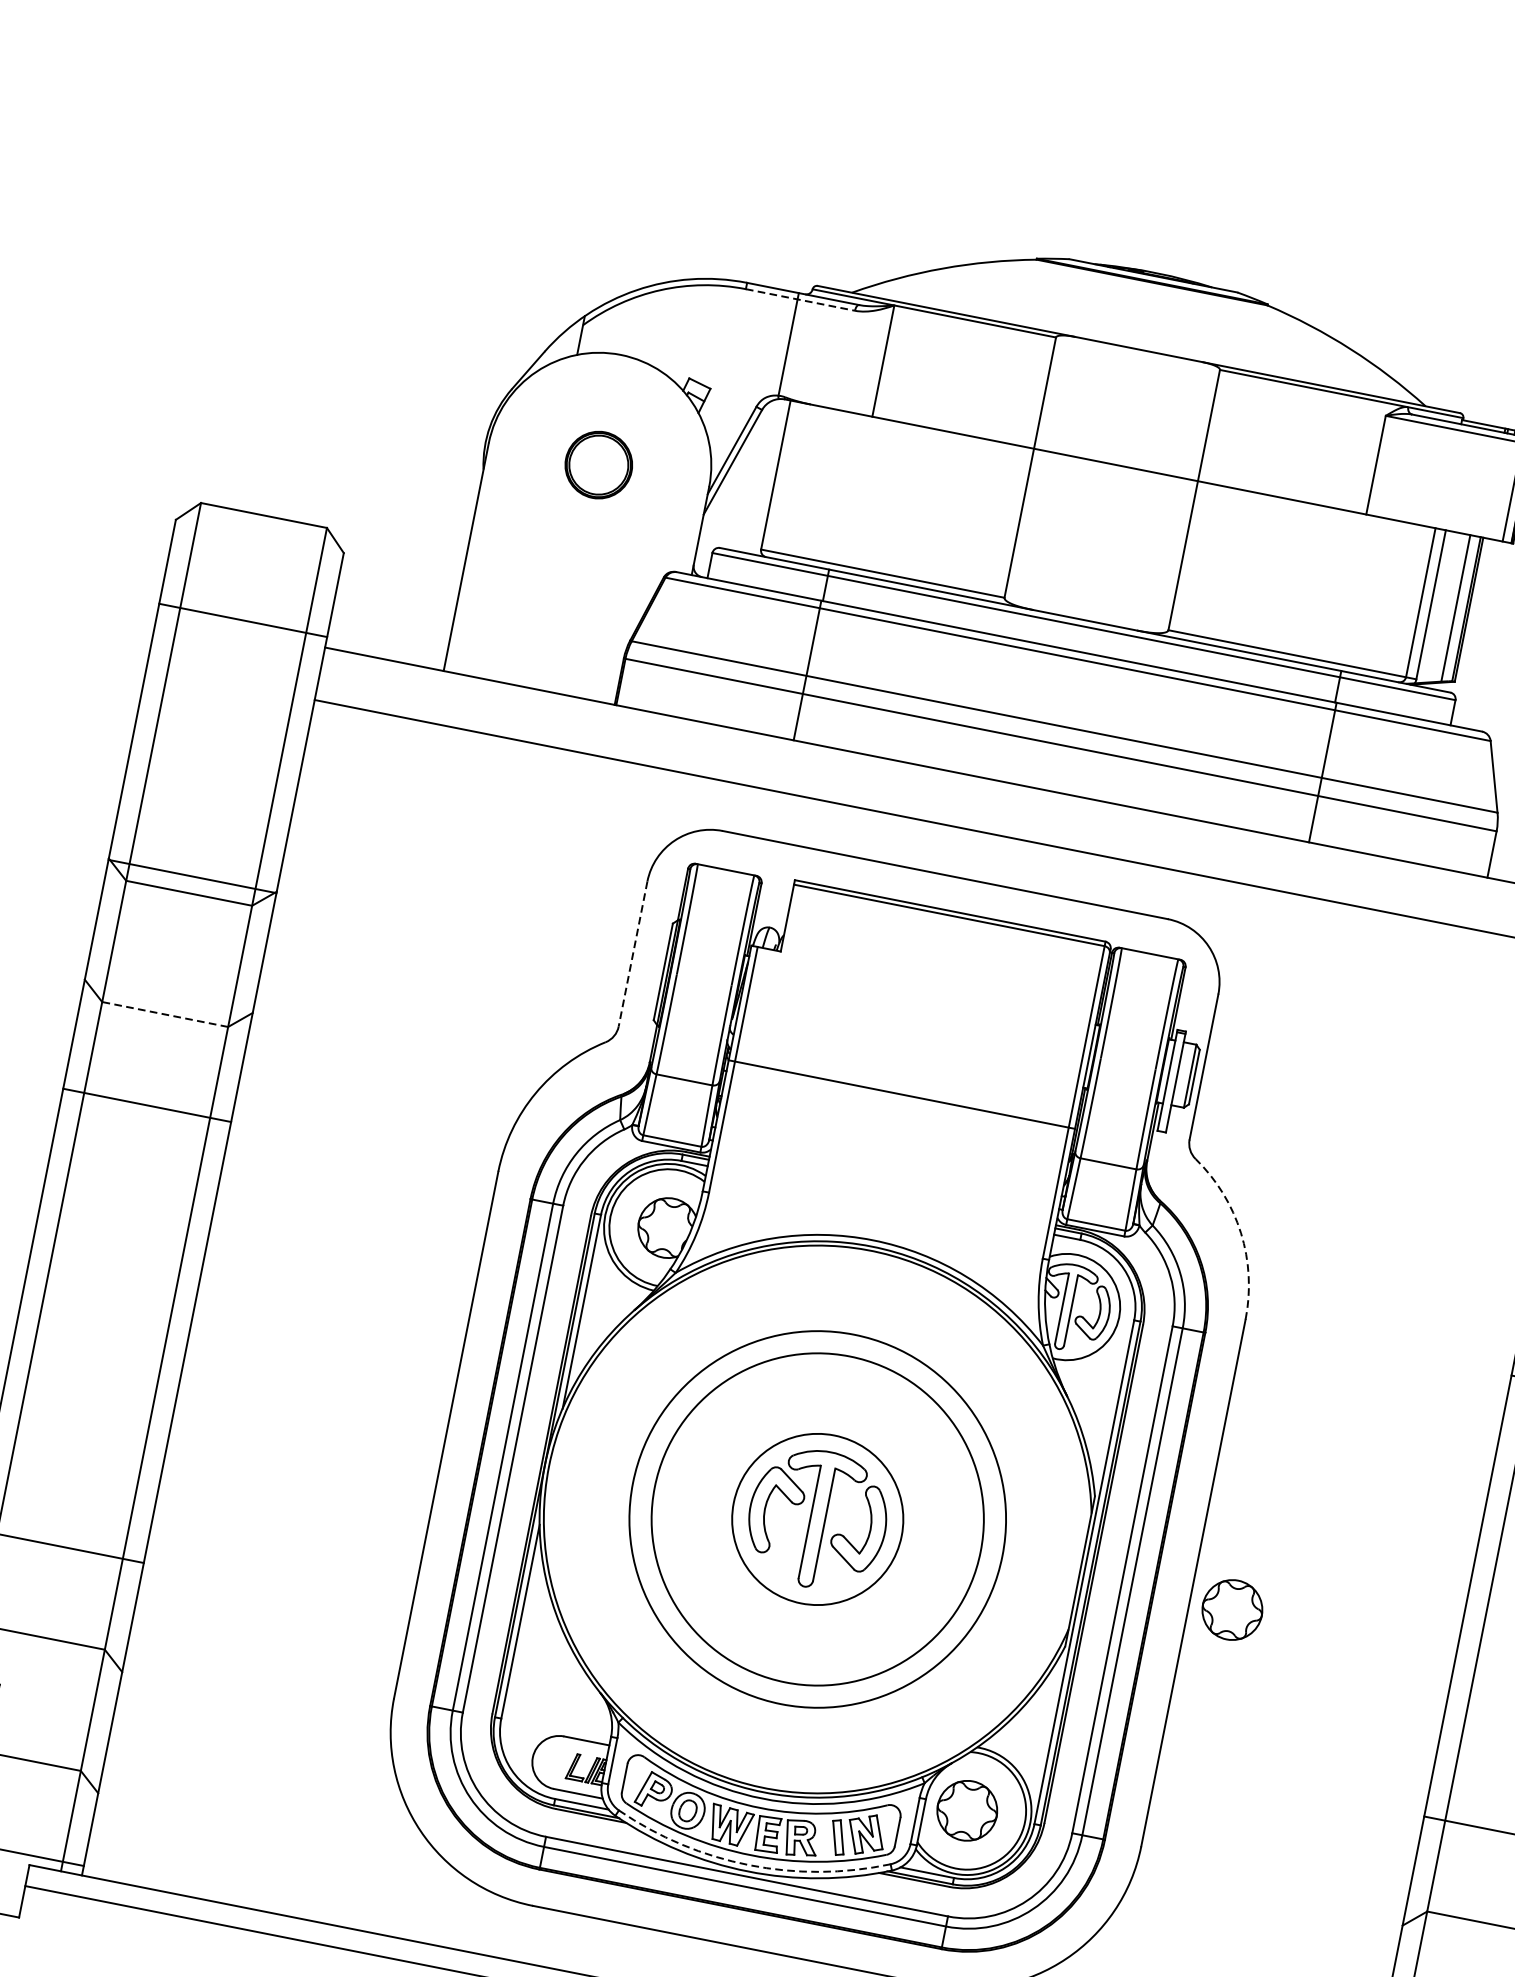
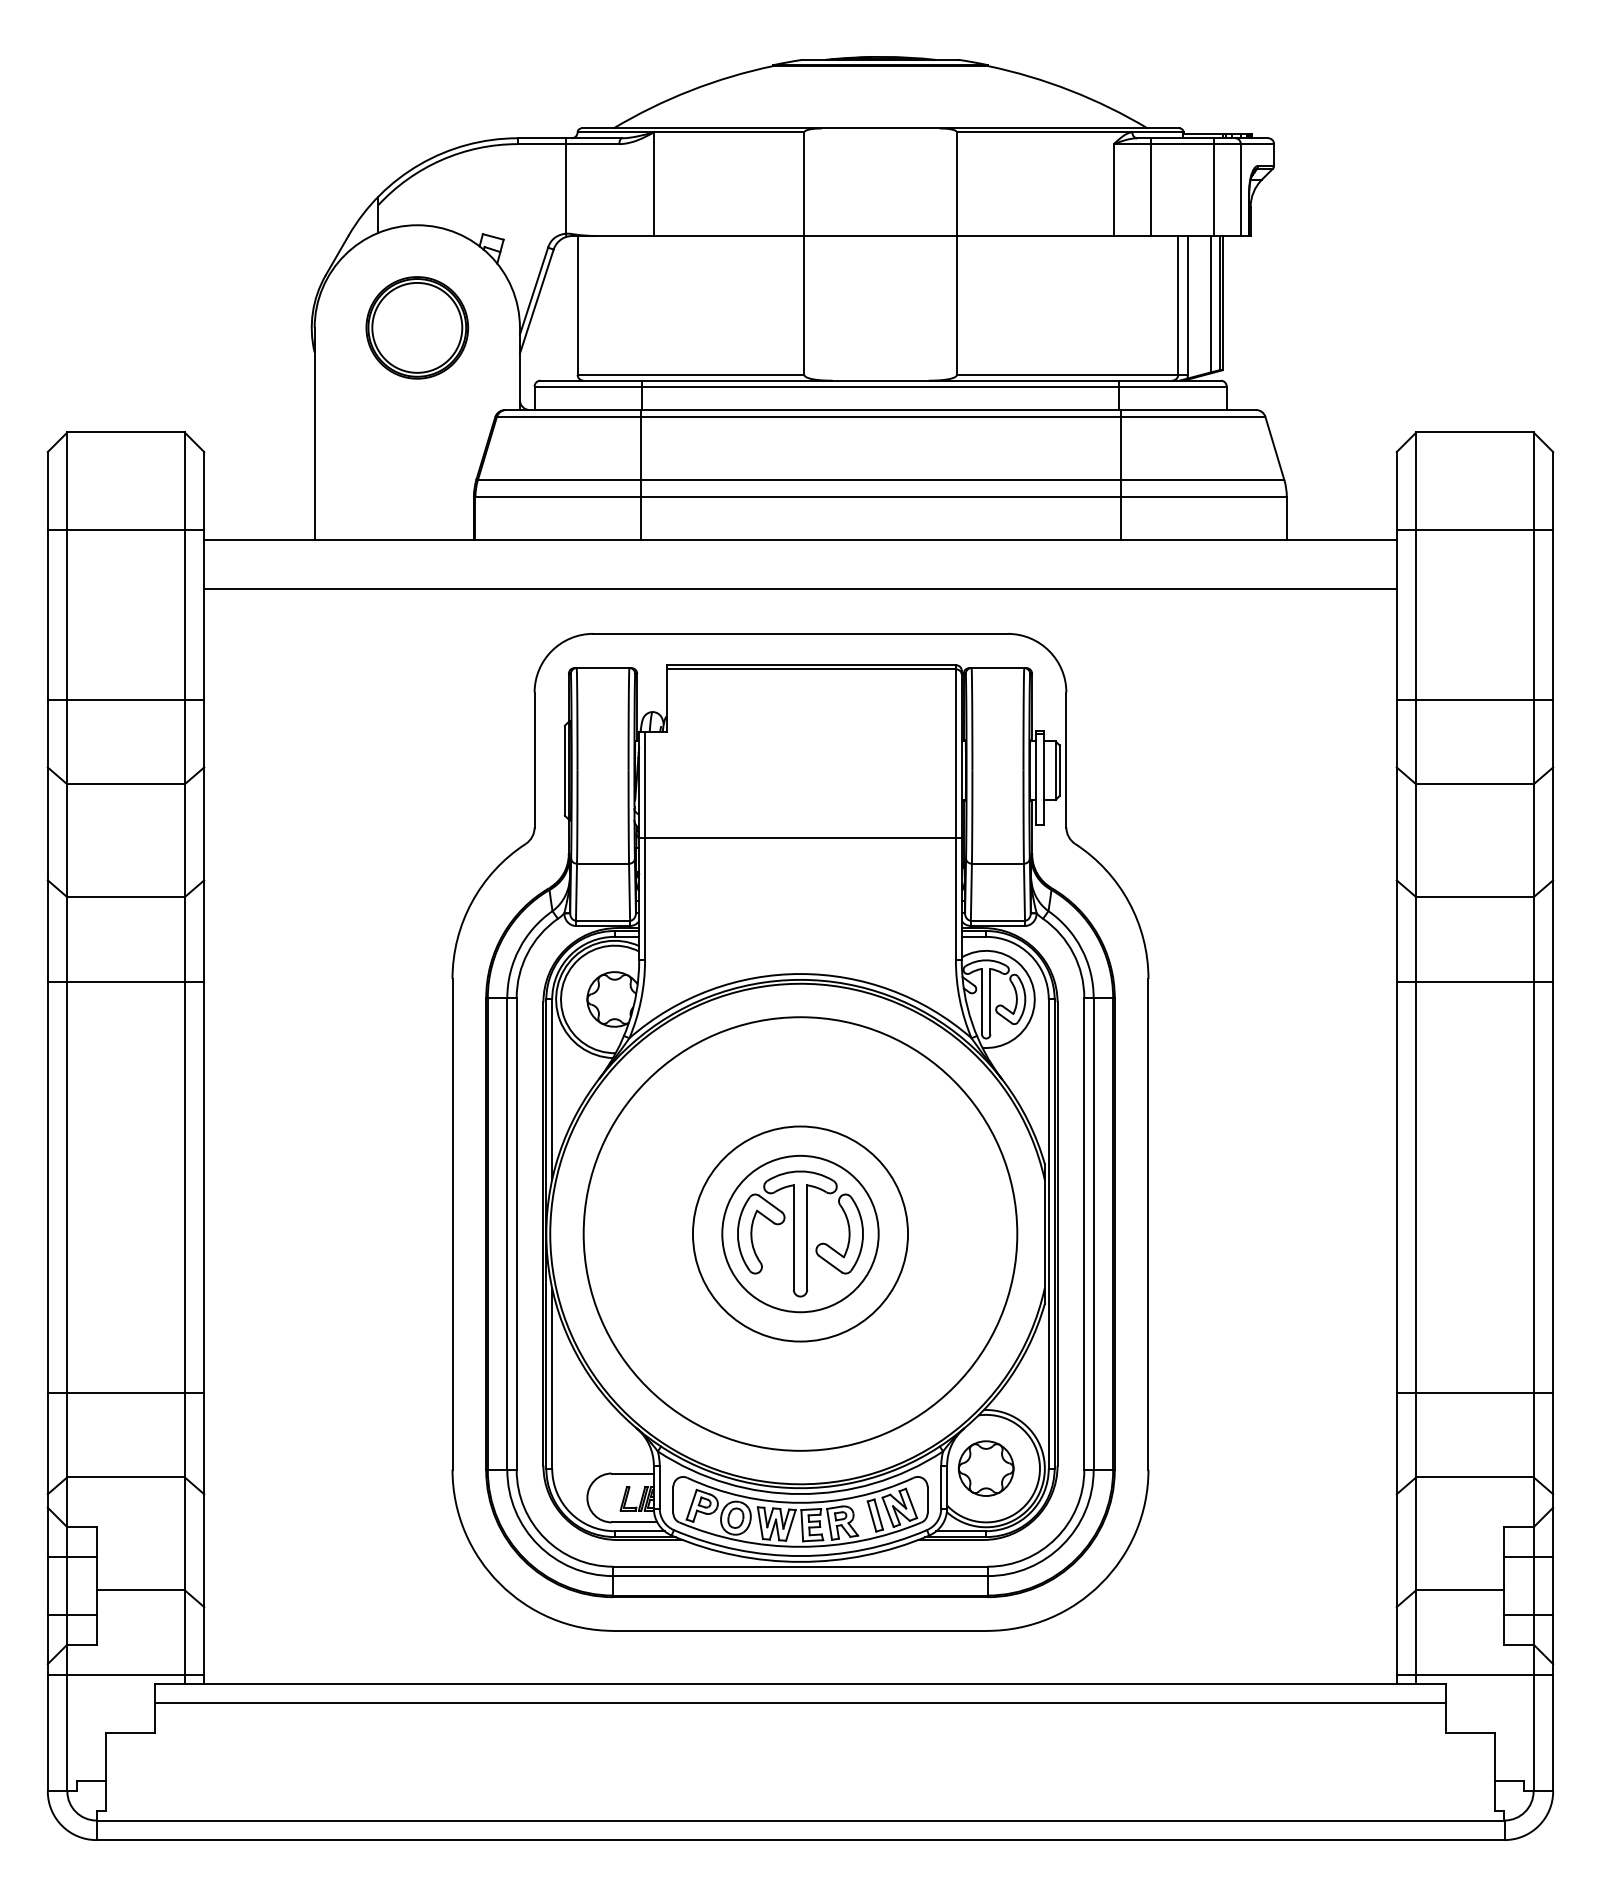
line: (800, 300) -> (568, 144), dashed -> solid
part: (598, 464) -> (416, 327), size x1.67
line: (1417, 470) -> (1151, 187), added
line: (1483, 483) -> (1213, 187), added
line: (192, 876) -> (125, 699), moved
line: (632, 954) -> (534, 760), dashed -> solid
line: (165, 1014) -> (126, 897), dashed -> solid
arc: (1241, 1233) -> (1129, 902), dashed -> solid
circle: (817, 1518) -> (800, 1233), size x0.62
circle: (817, 1518) -> (800, 1233), size x1.43
part: (1231, 1609) -> (1187, 1241), removed
arc: (749, 1865) -> (800, 1556), dashed -> solid

